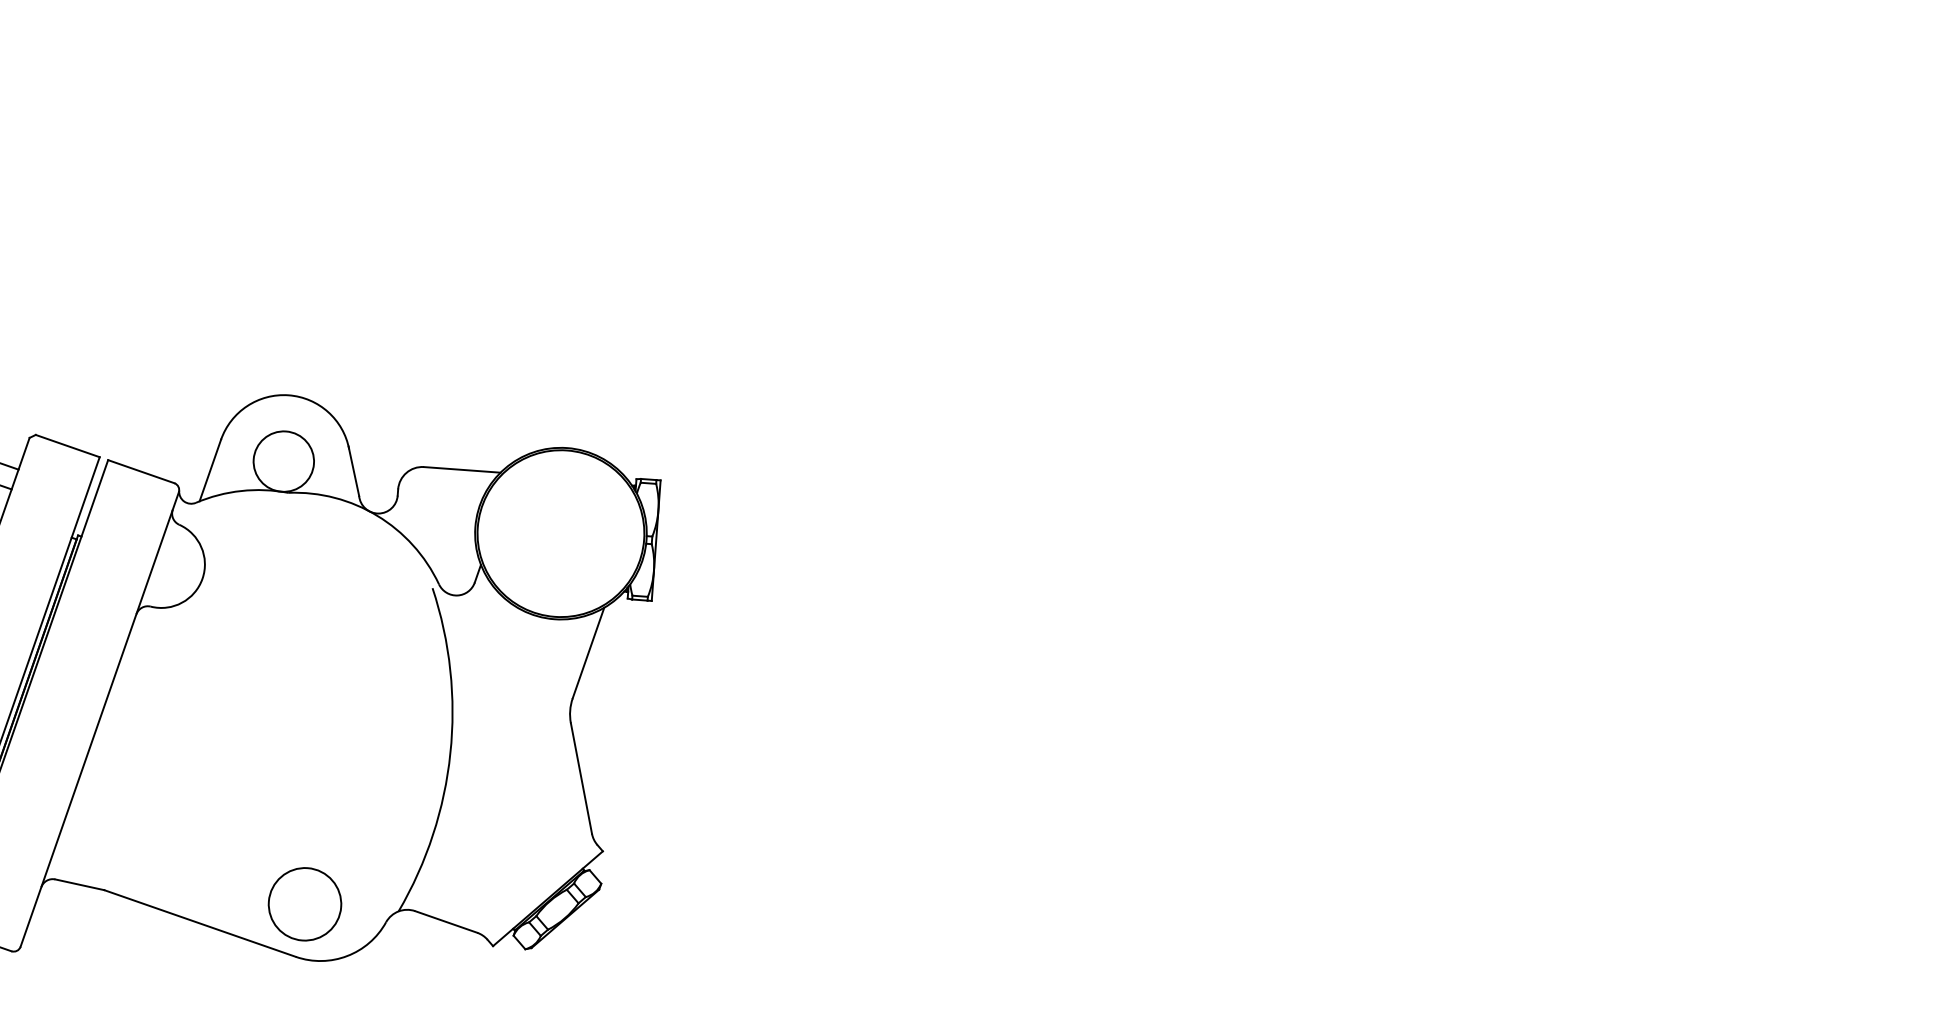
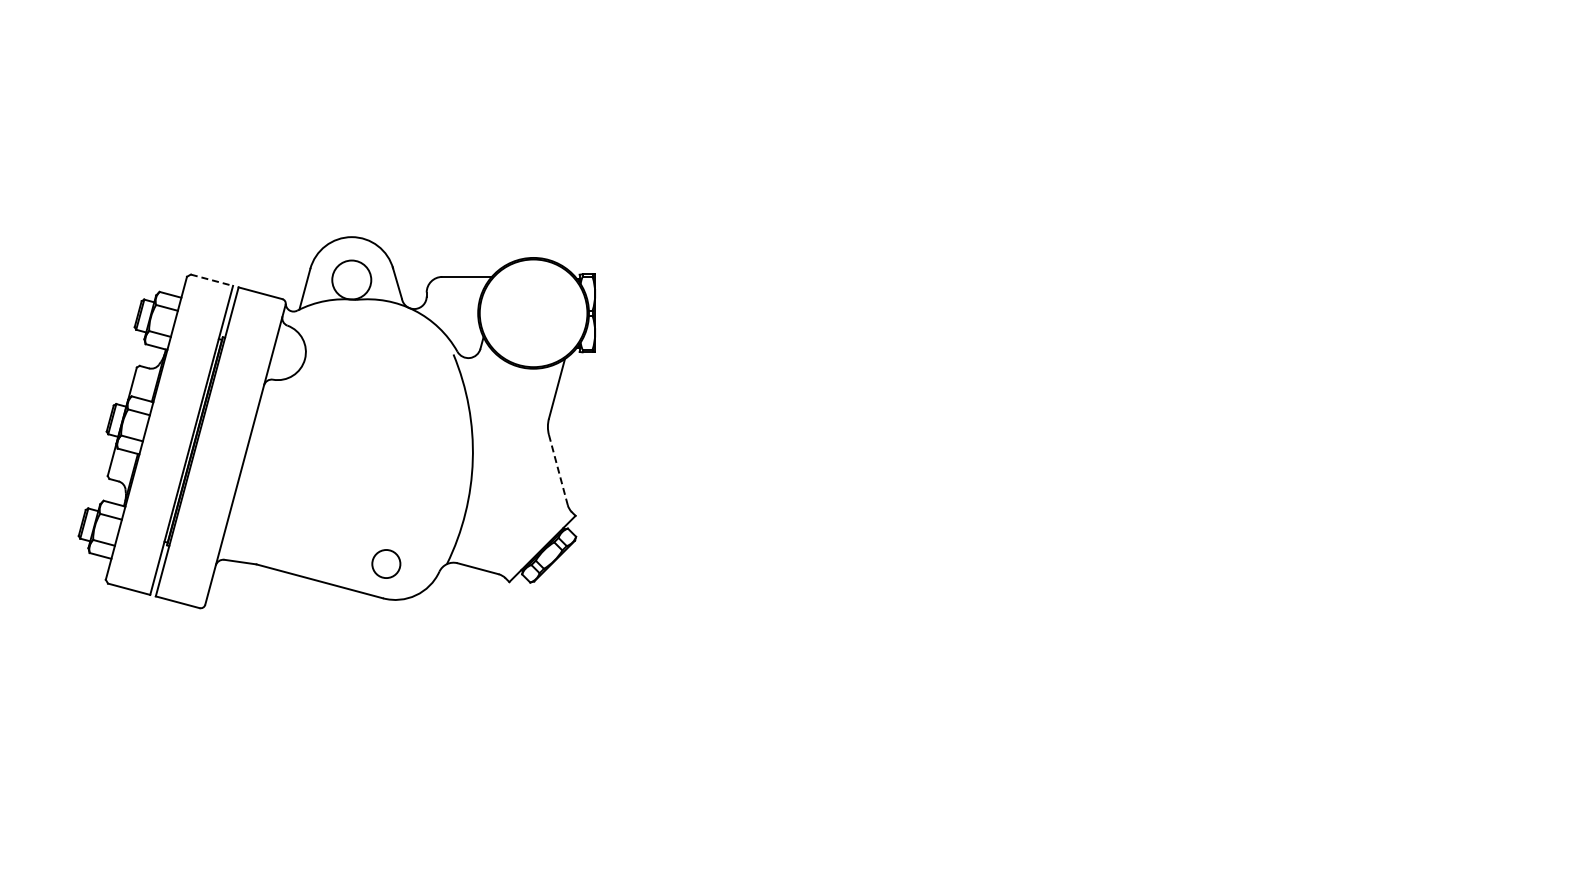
line: (67, 446) -> (211, 280), solid -> dashed
line: (581, 779) -> (558, 470), solid -> dashed
circle: (303, 903) -> (385, 563), size x0.6

